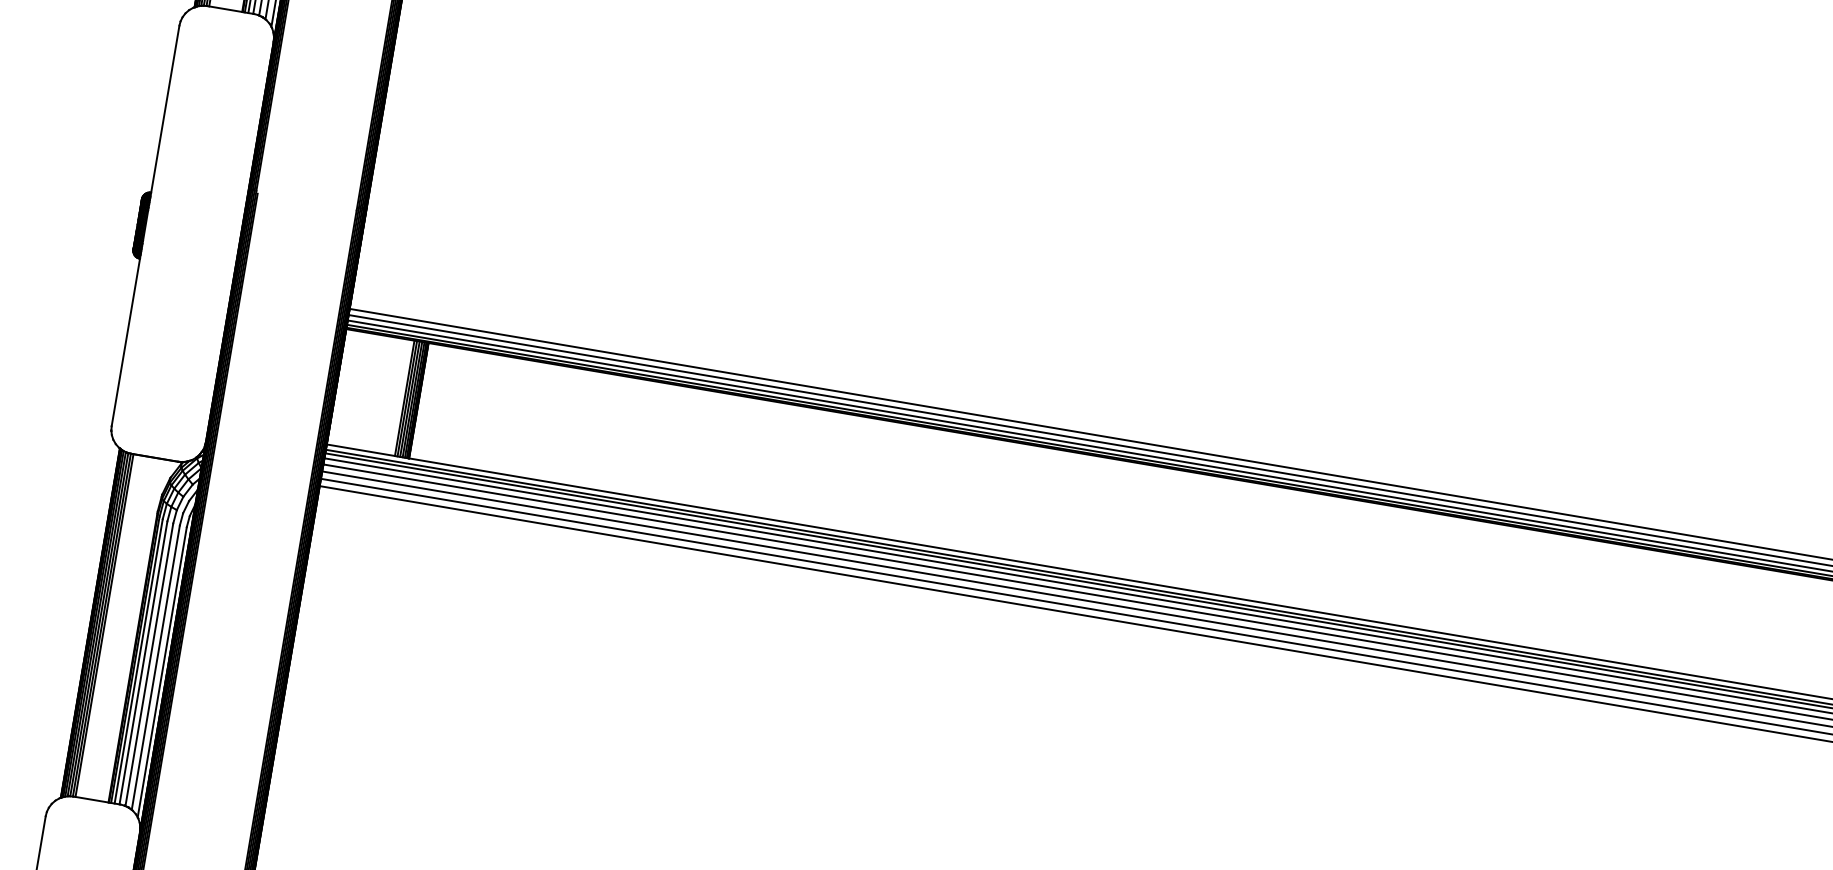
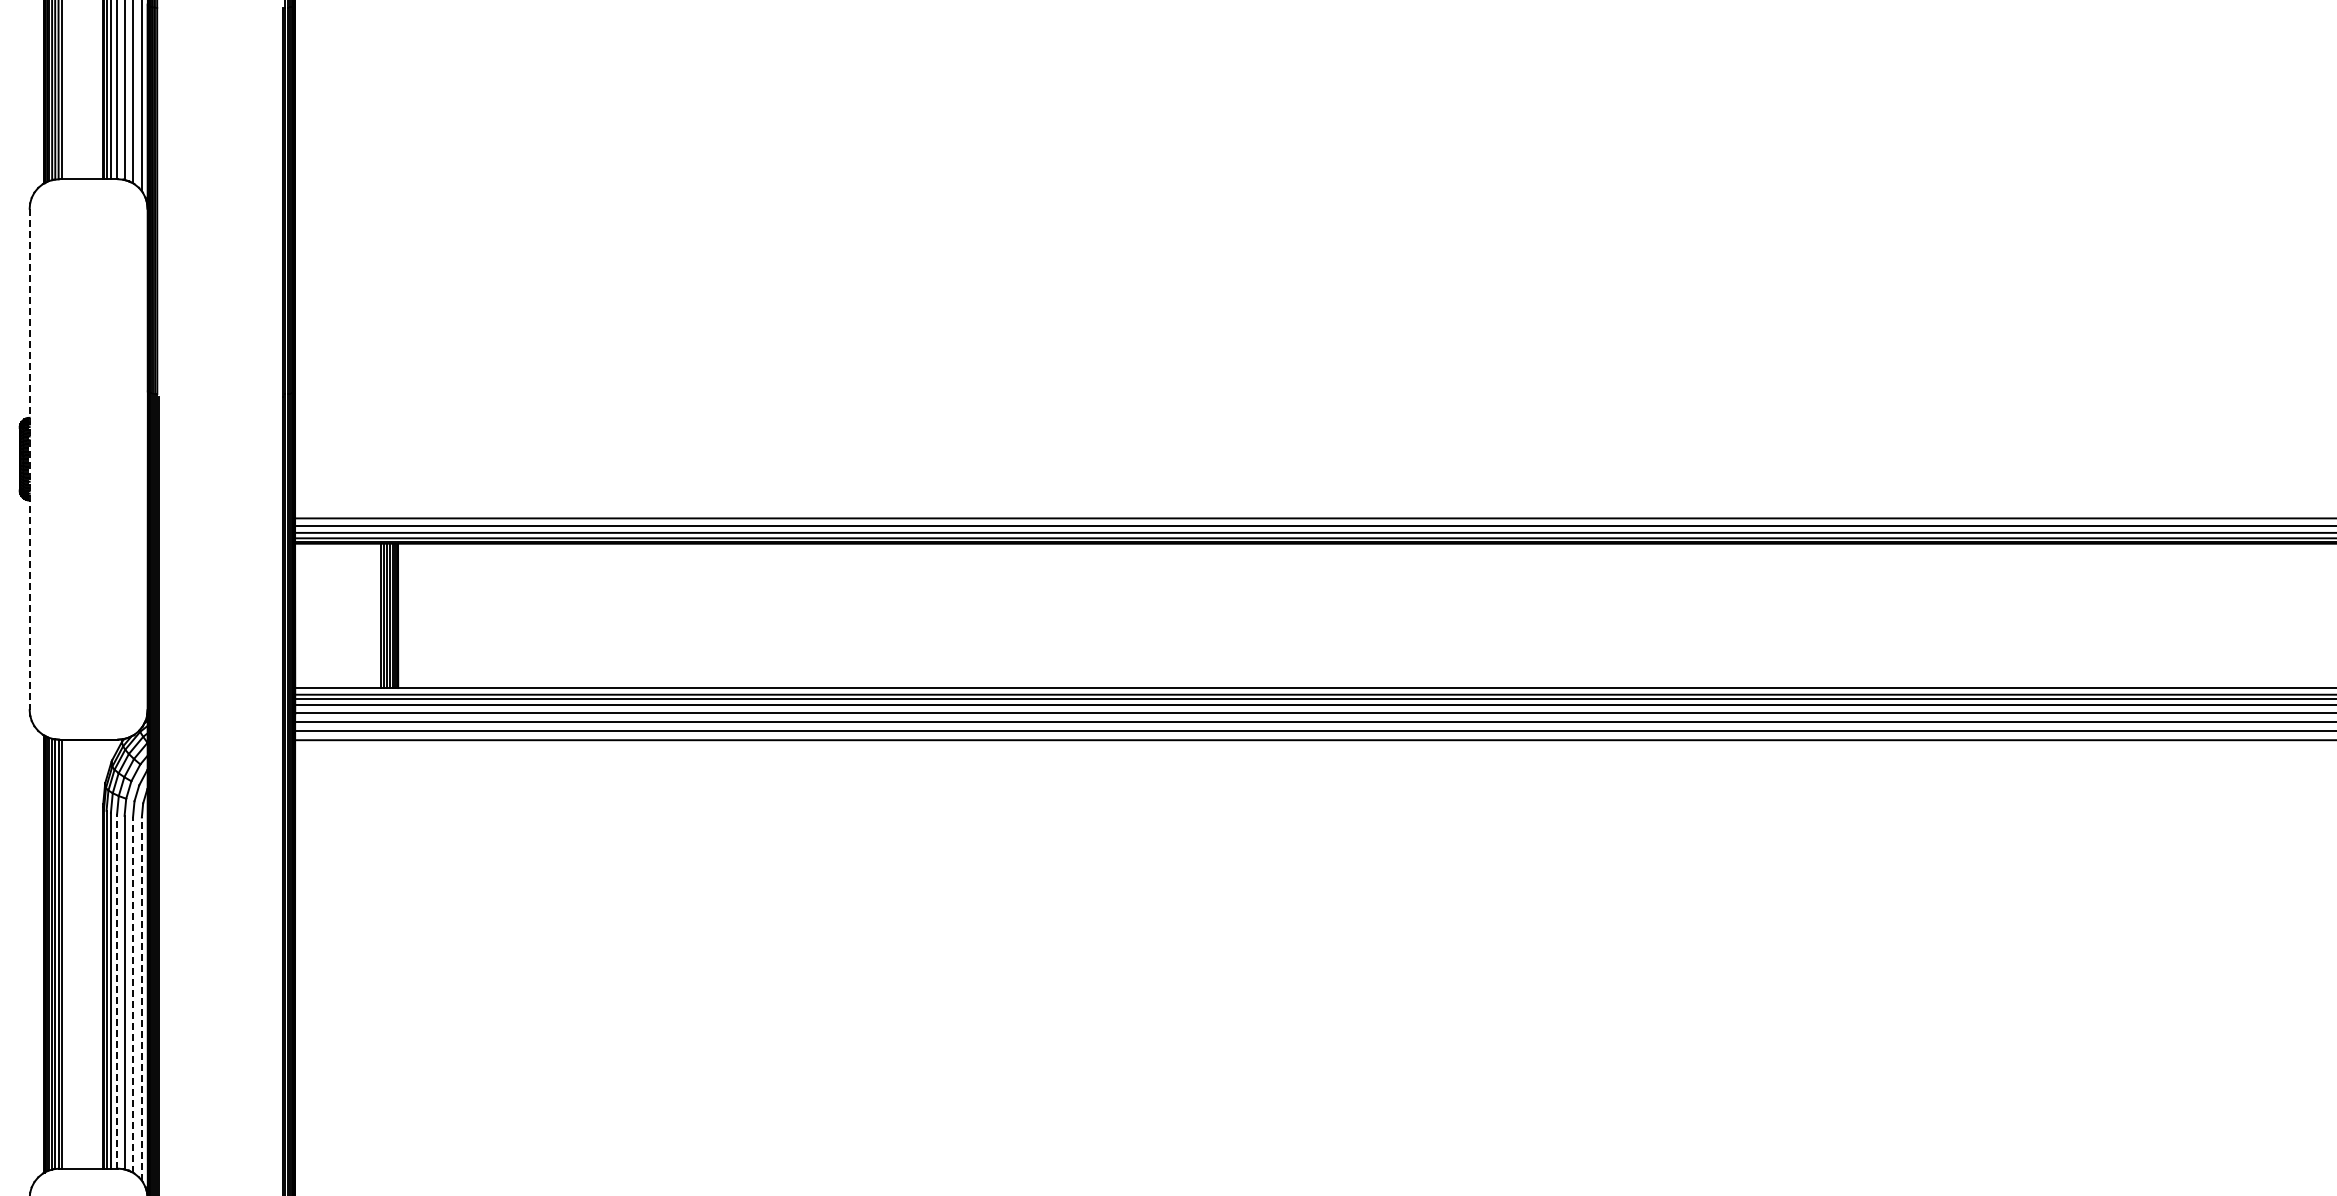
line: (145, 225) -> (29, 459), solid -> dashed
line: (143, 662) -> (117, 991), solid -> dashed
line: (156, 667) -> (133, 994), solid -> dashed
line: (161, 672) -> (141, 999), solid -> dashed

